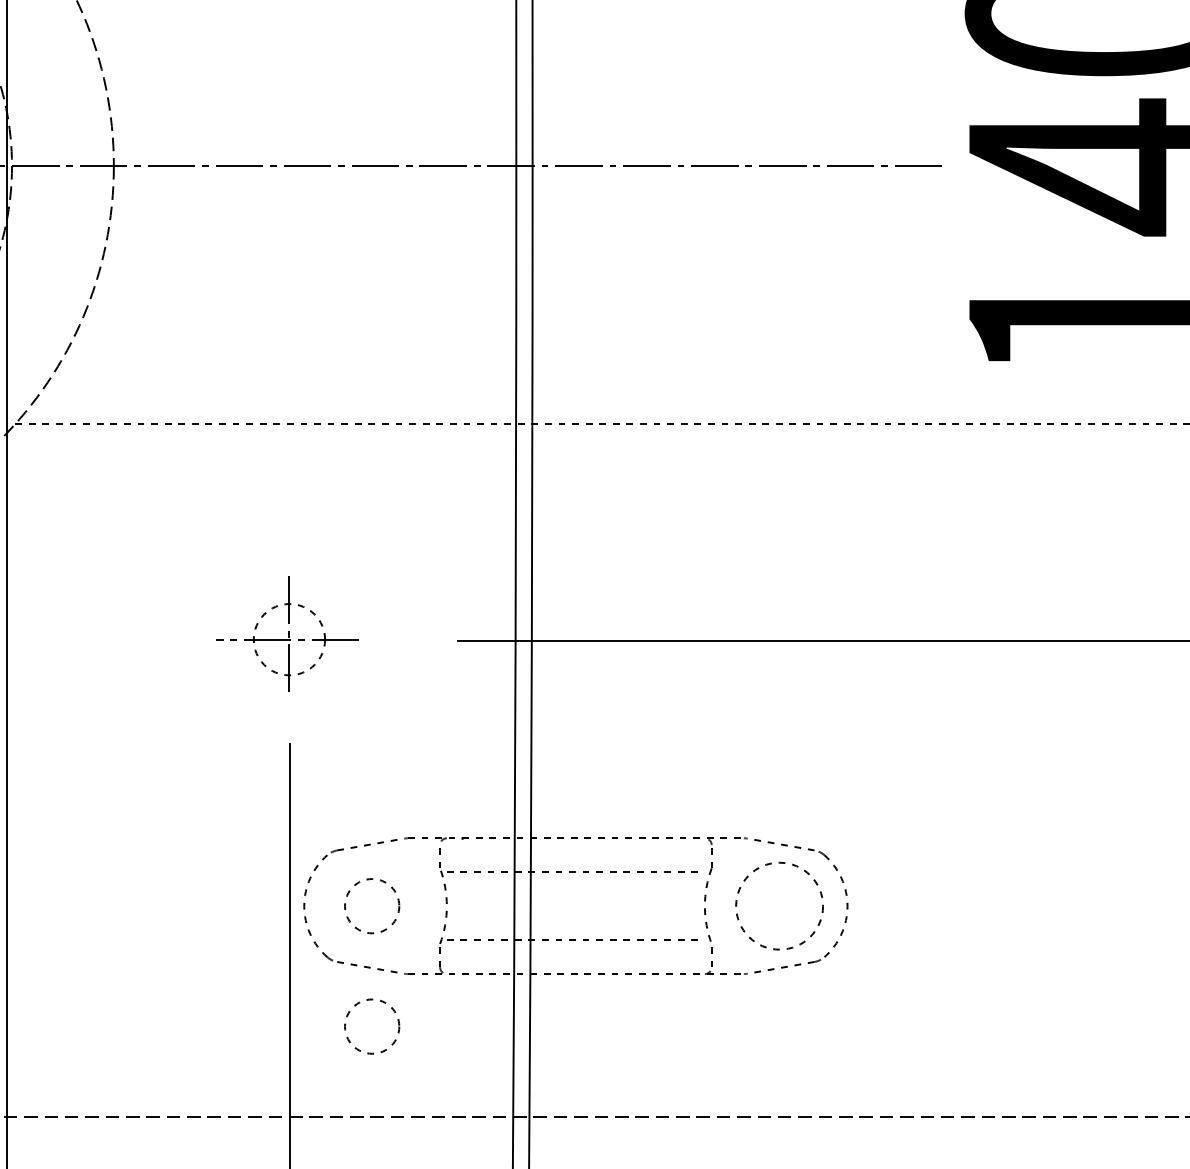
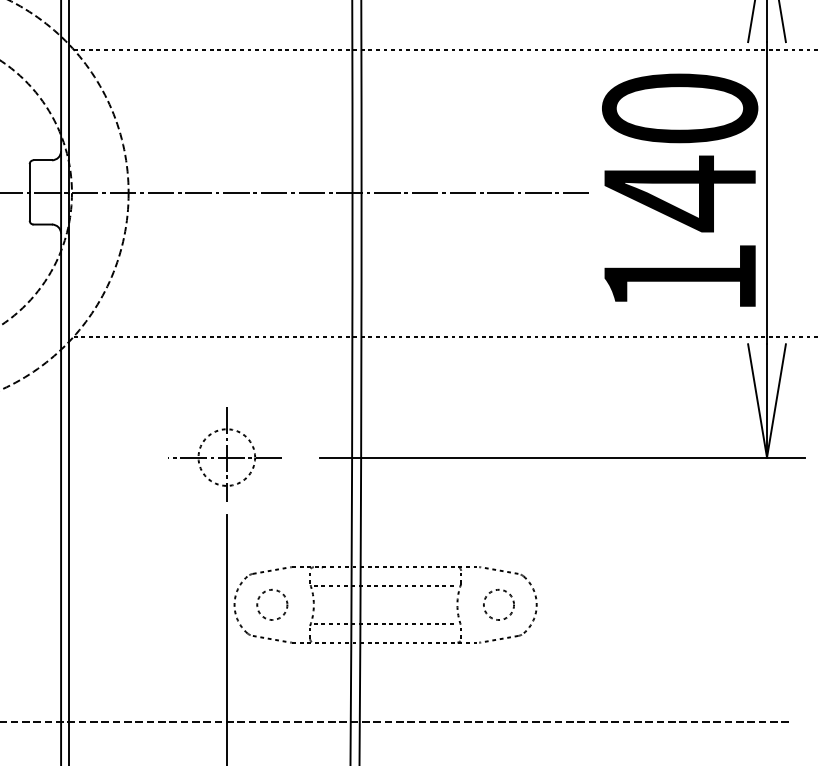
part: (286, 635) -> (224, 454), size x1.43
circle: (778, 905) -> (498, 604), size x0.62
circle: (372, 1025) -> (272, 671), removed

